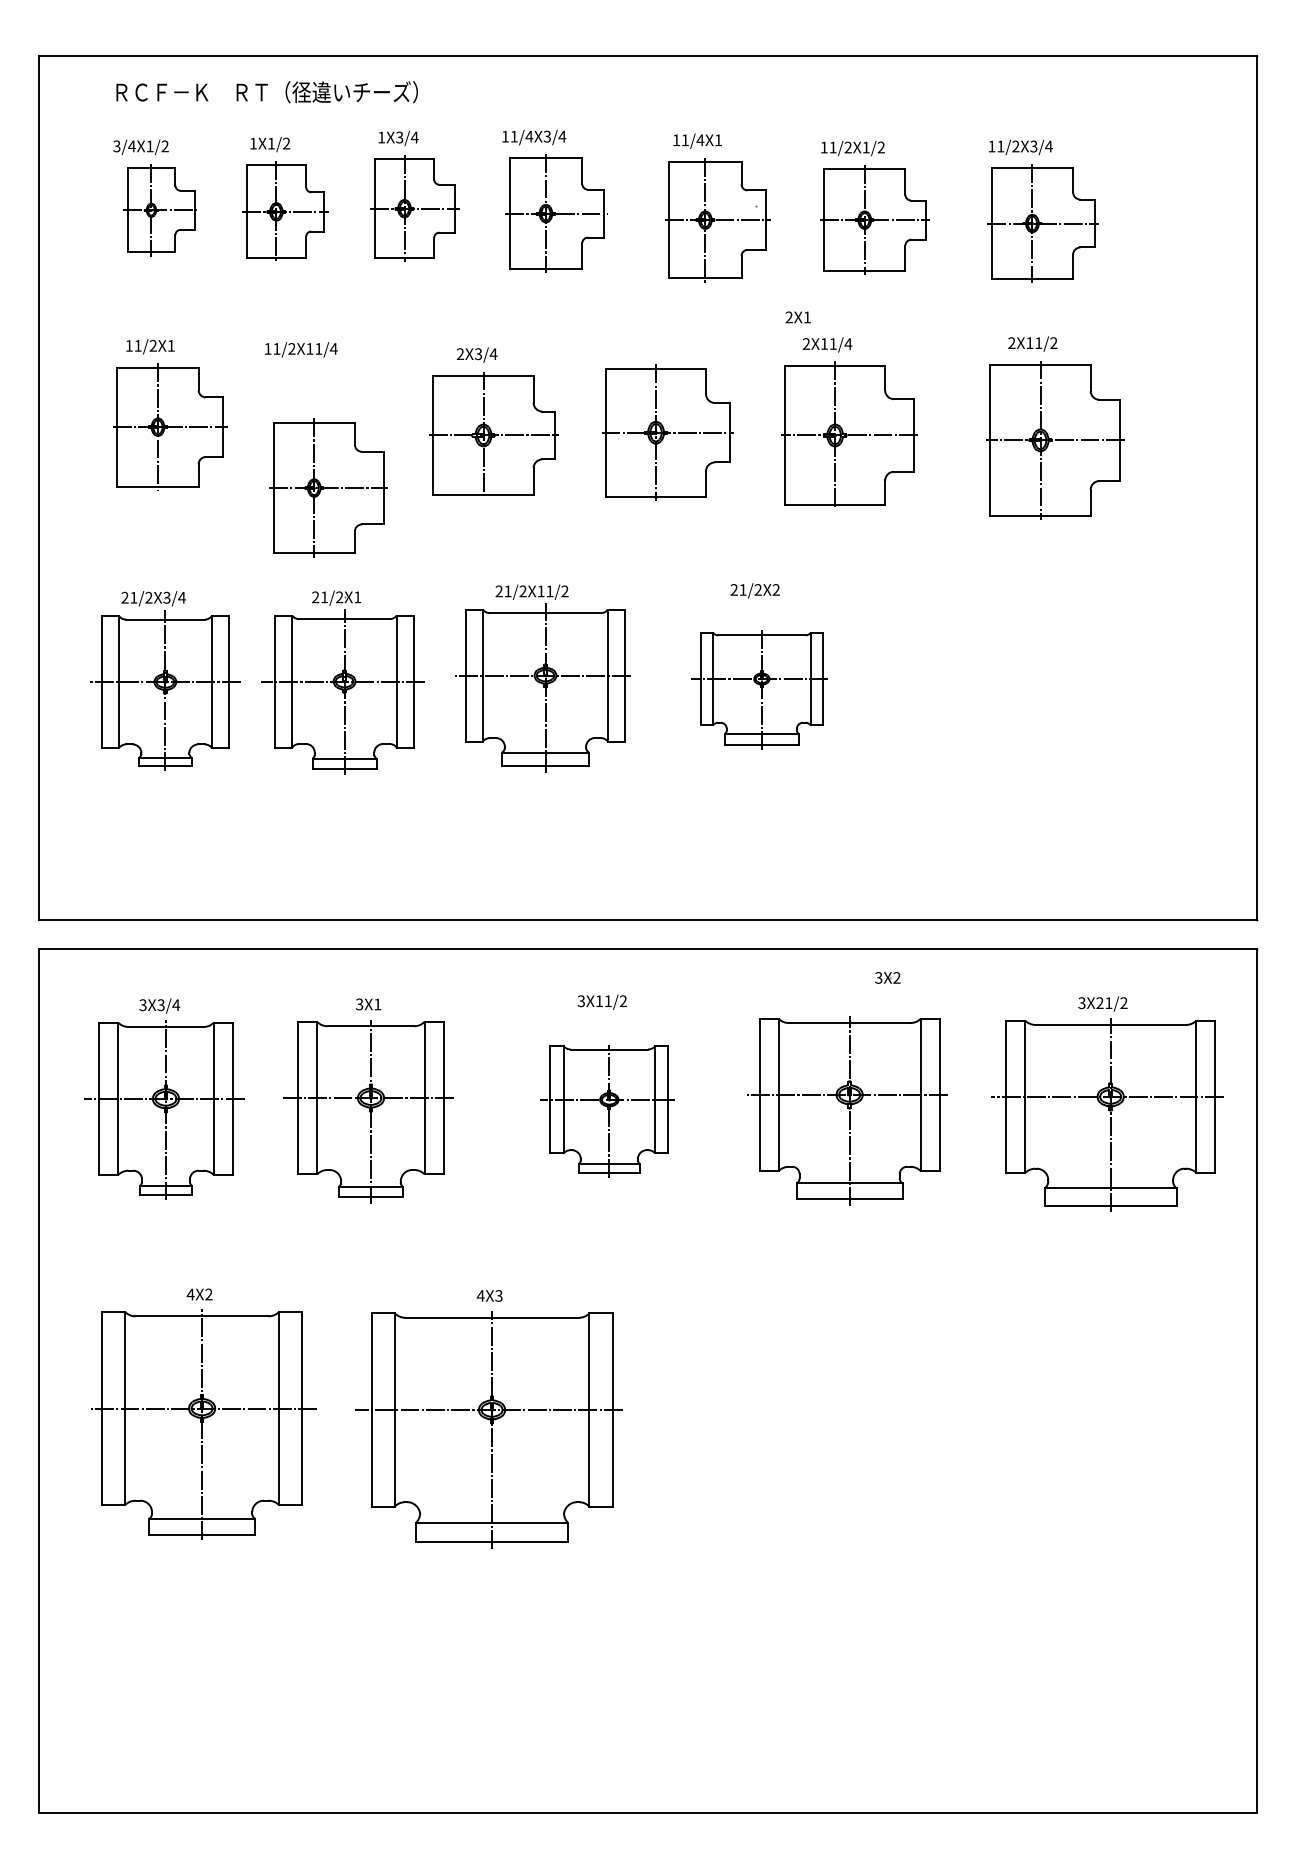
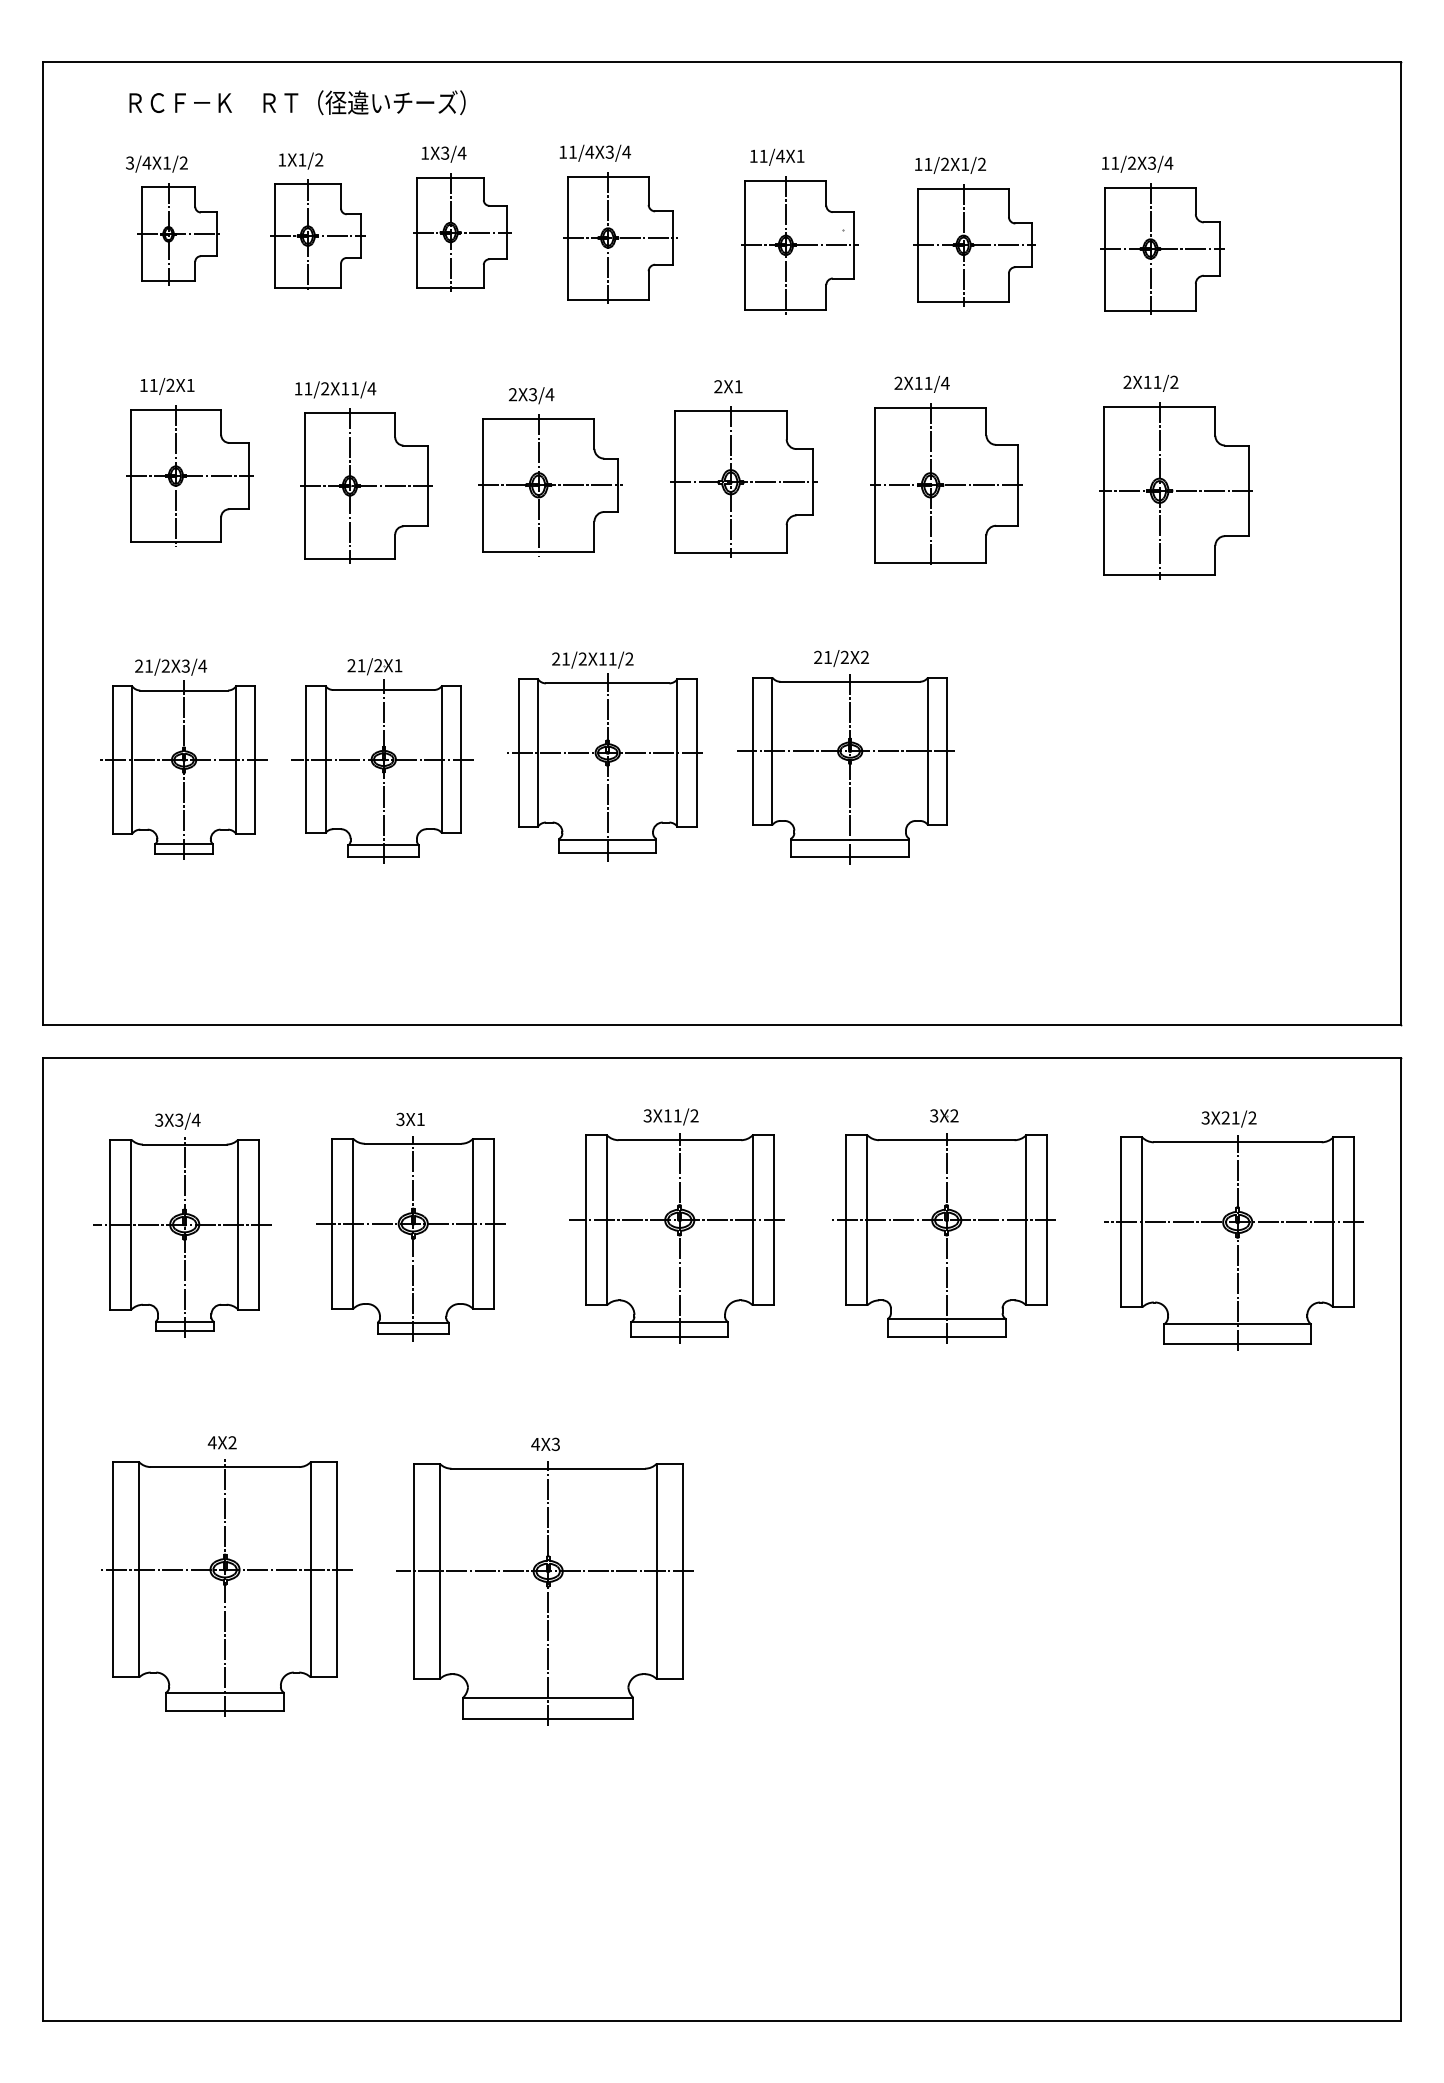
text: (798, 317) -> (728, 386), moved
part: (329, 487) -> (366, 485), moved
part: (758, 690) -> (845, 769), size x1.43
part: (888, 977) -> (944, 1115), moved
part: (607, 1111) -> (676, 1238), size x1.43

